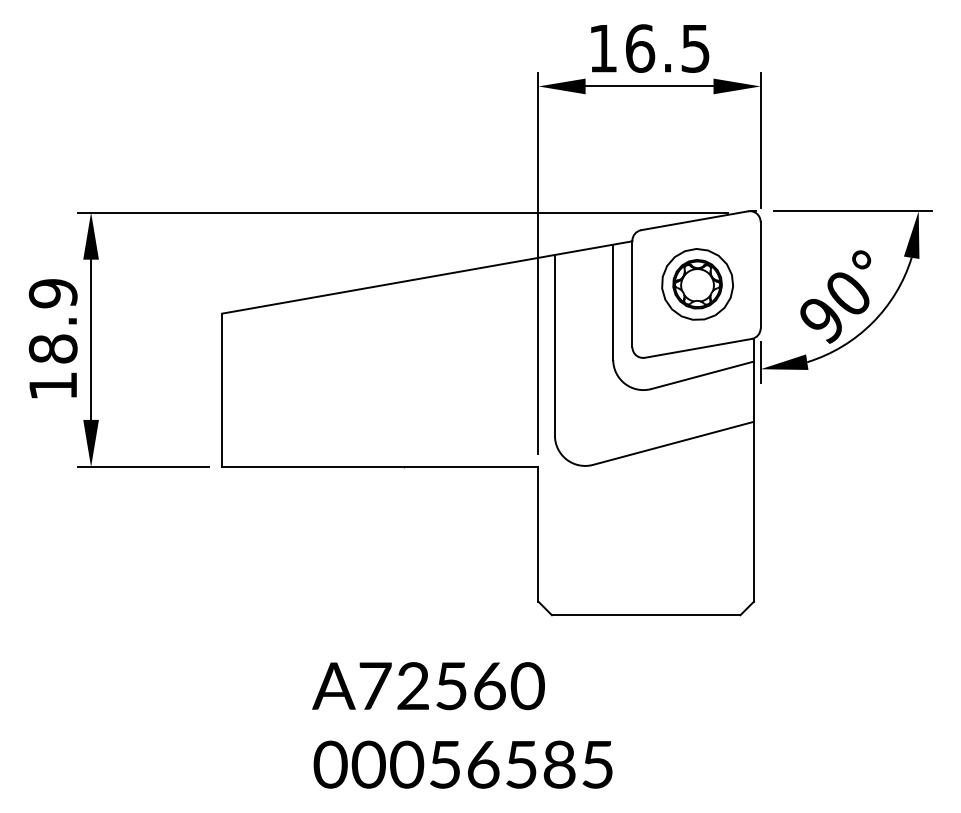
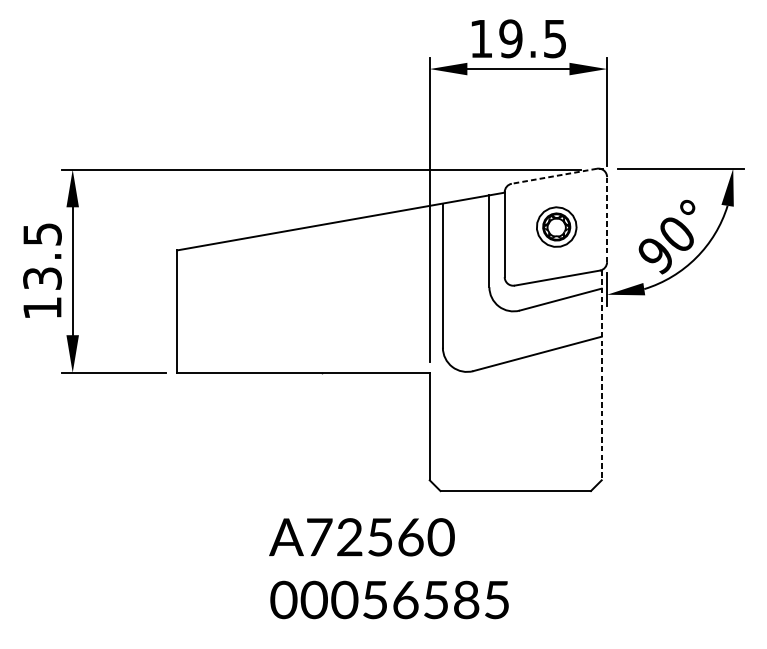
text: (640, 48) -> (511, 38), 16.5 -> 19.5
line: (694, 220) -> (554, 176), solid -> dashed
line: (760, 274) -> (606, 219), solid -> dashed
part: (697, 284) -> (556, 227), size x0.7
text: (52, 321) -> (41, 256), 18.9 -> 13.5
line: (753, 470) -> (601, 375), solid -> dashed
text: (462, 725) -> (389, 568), moved

